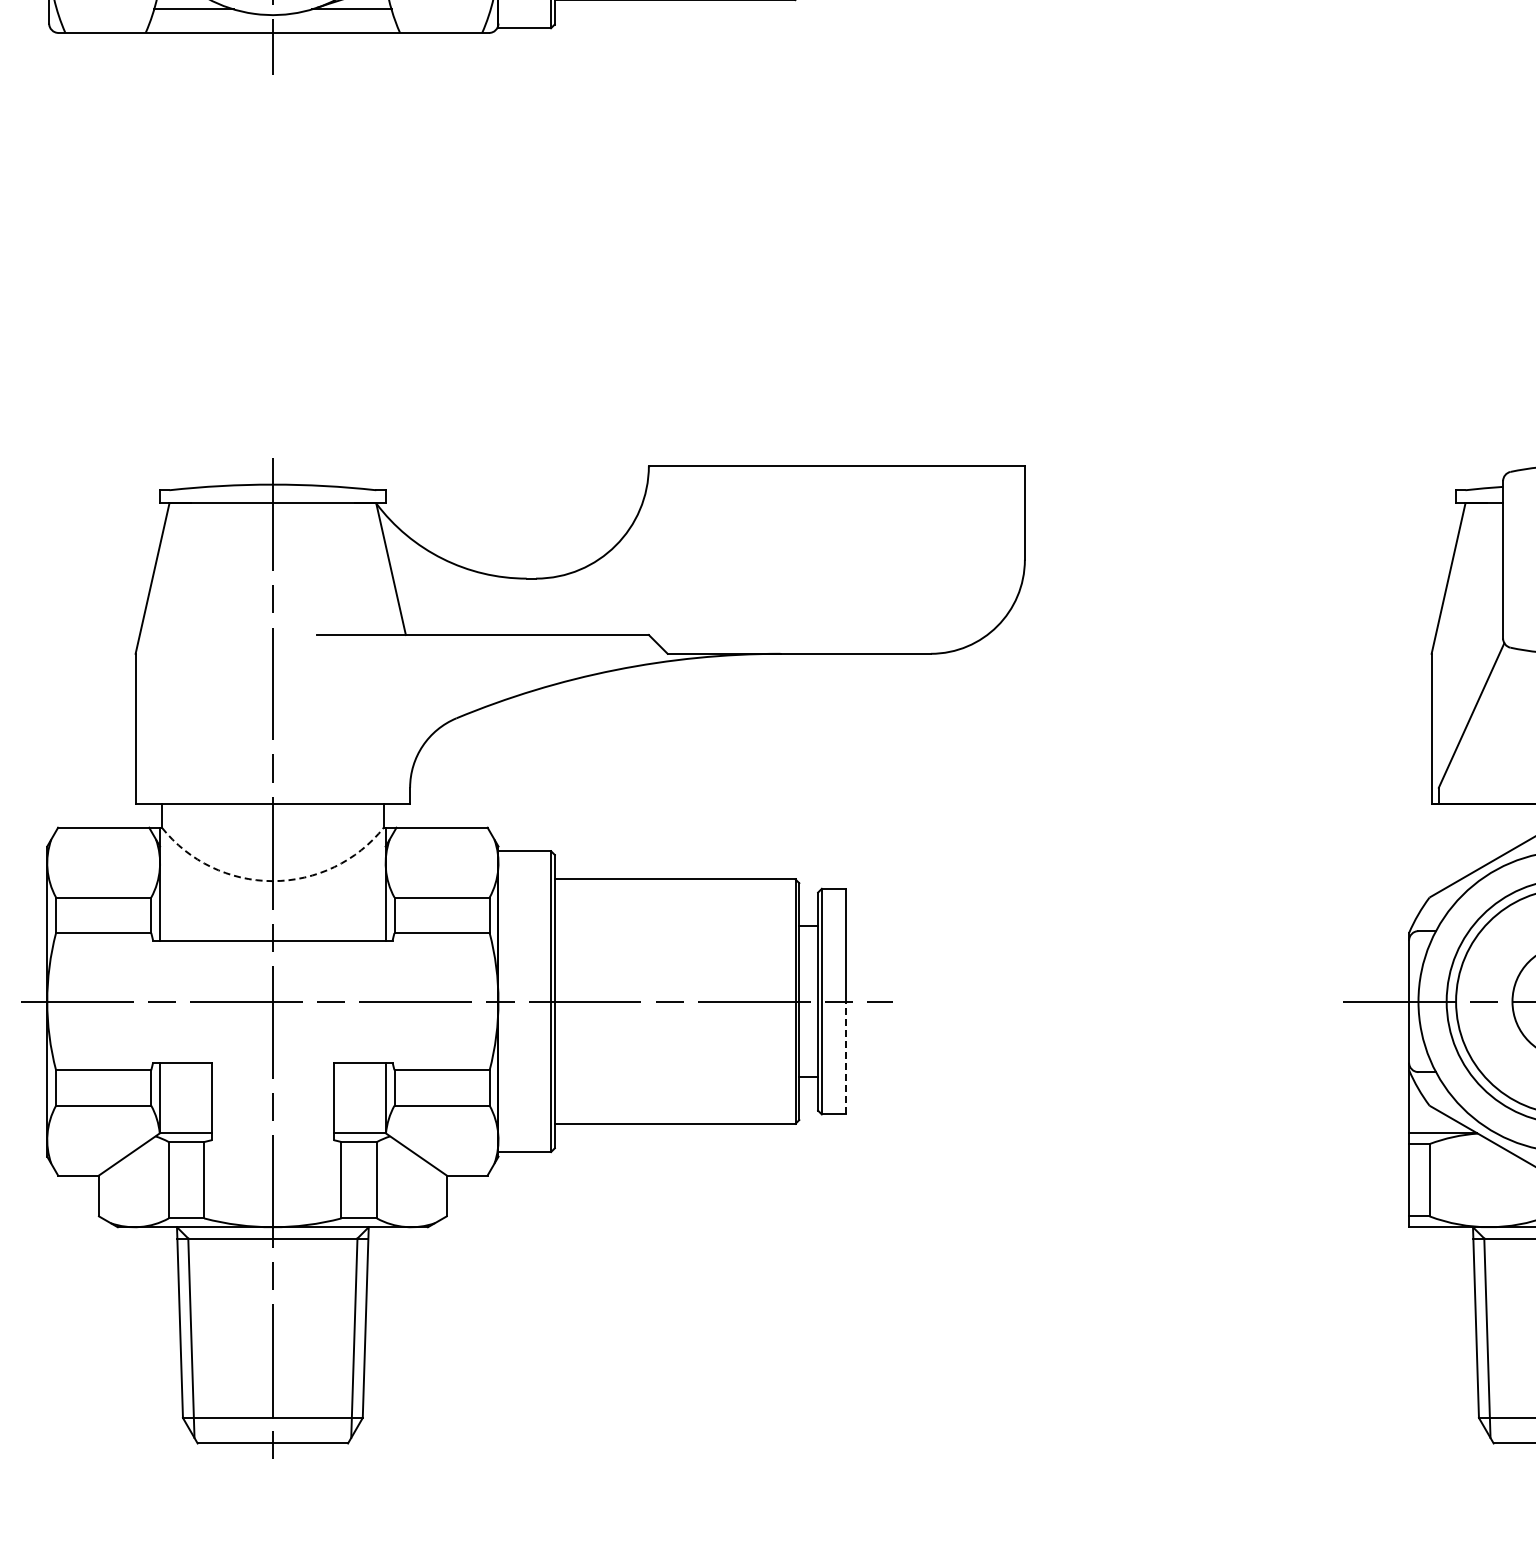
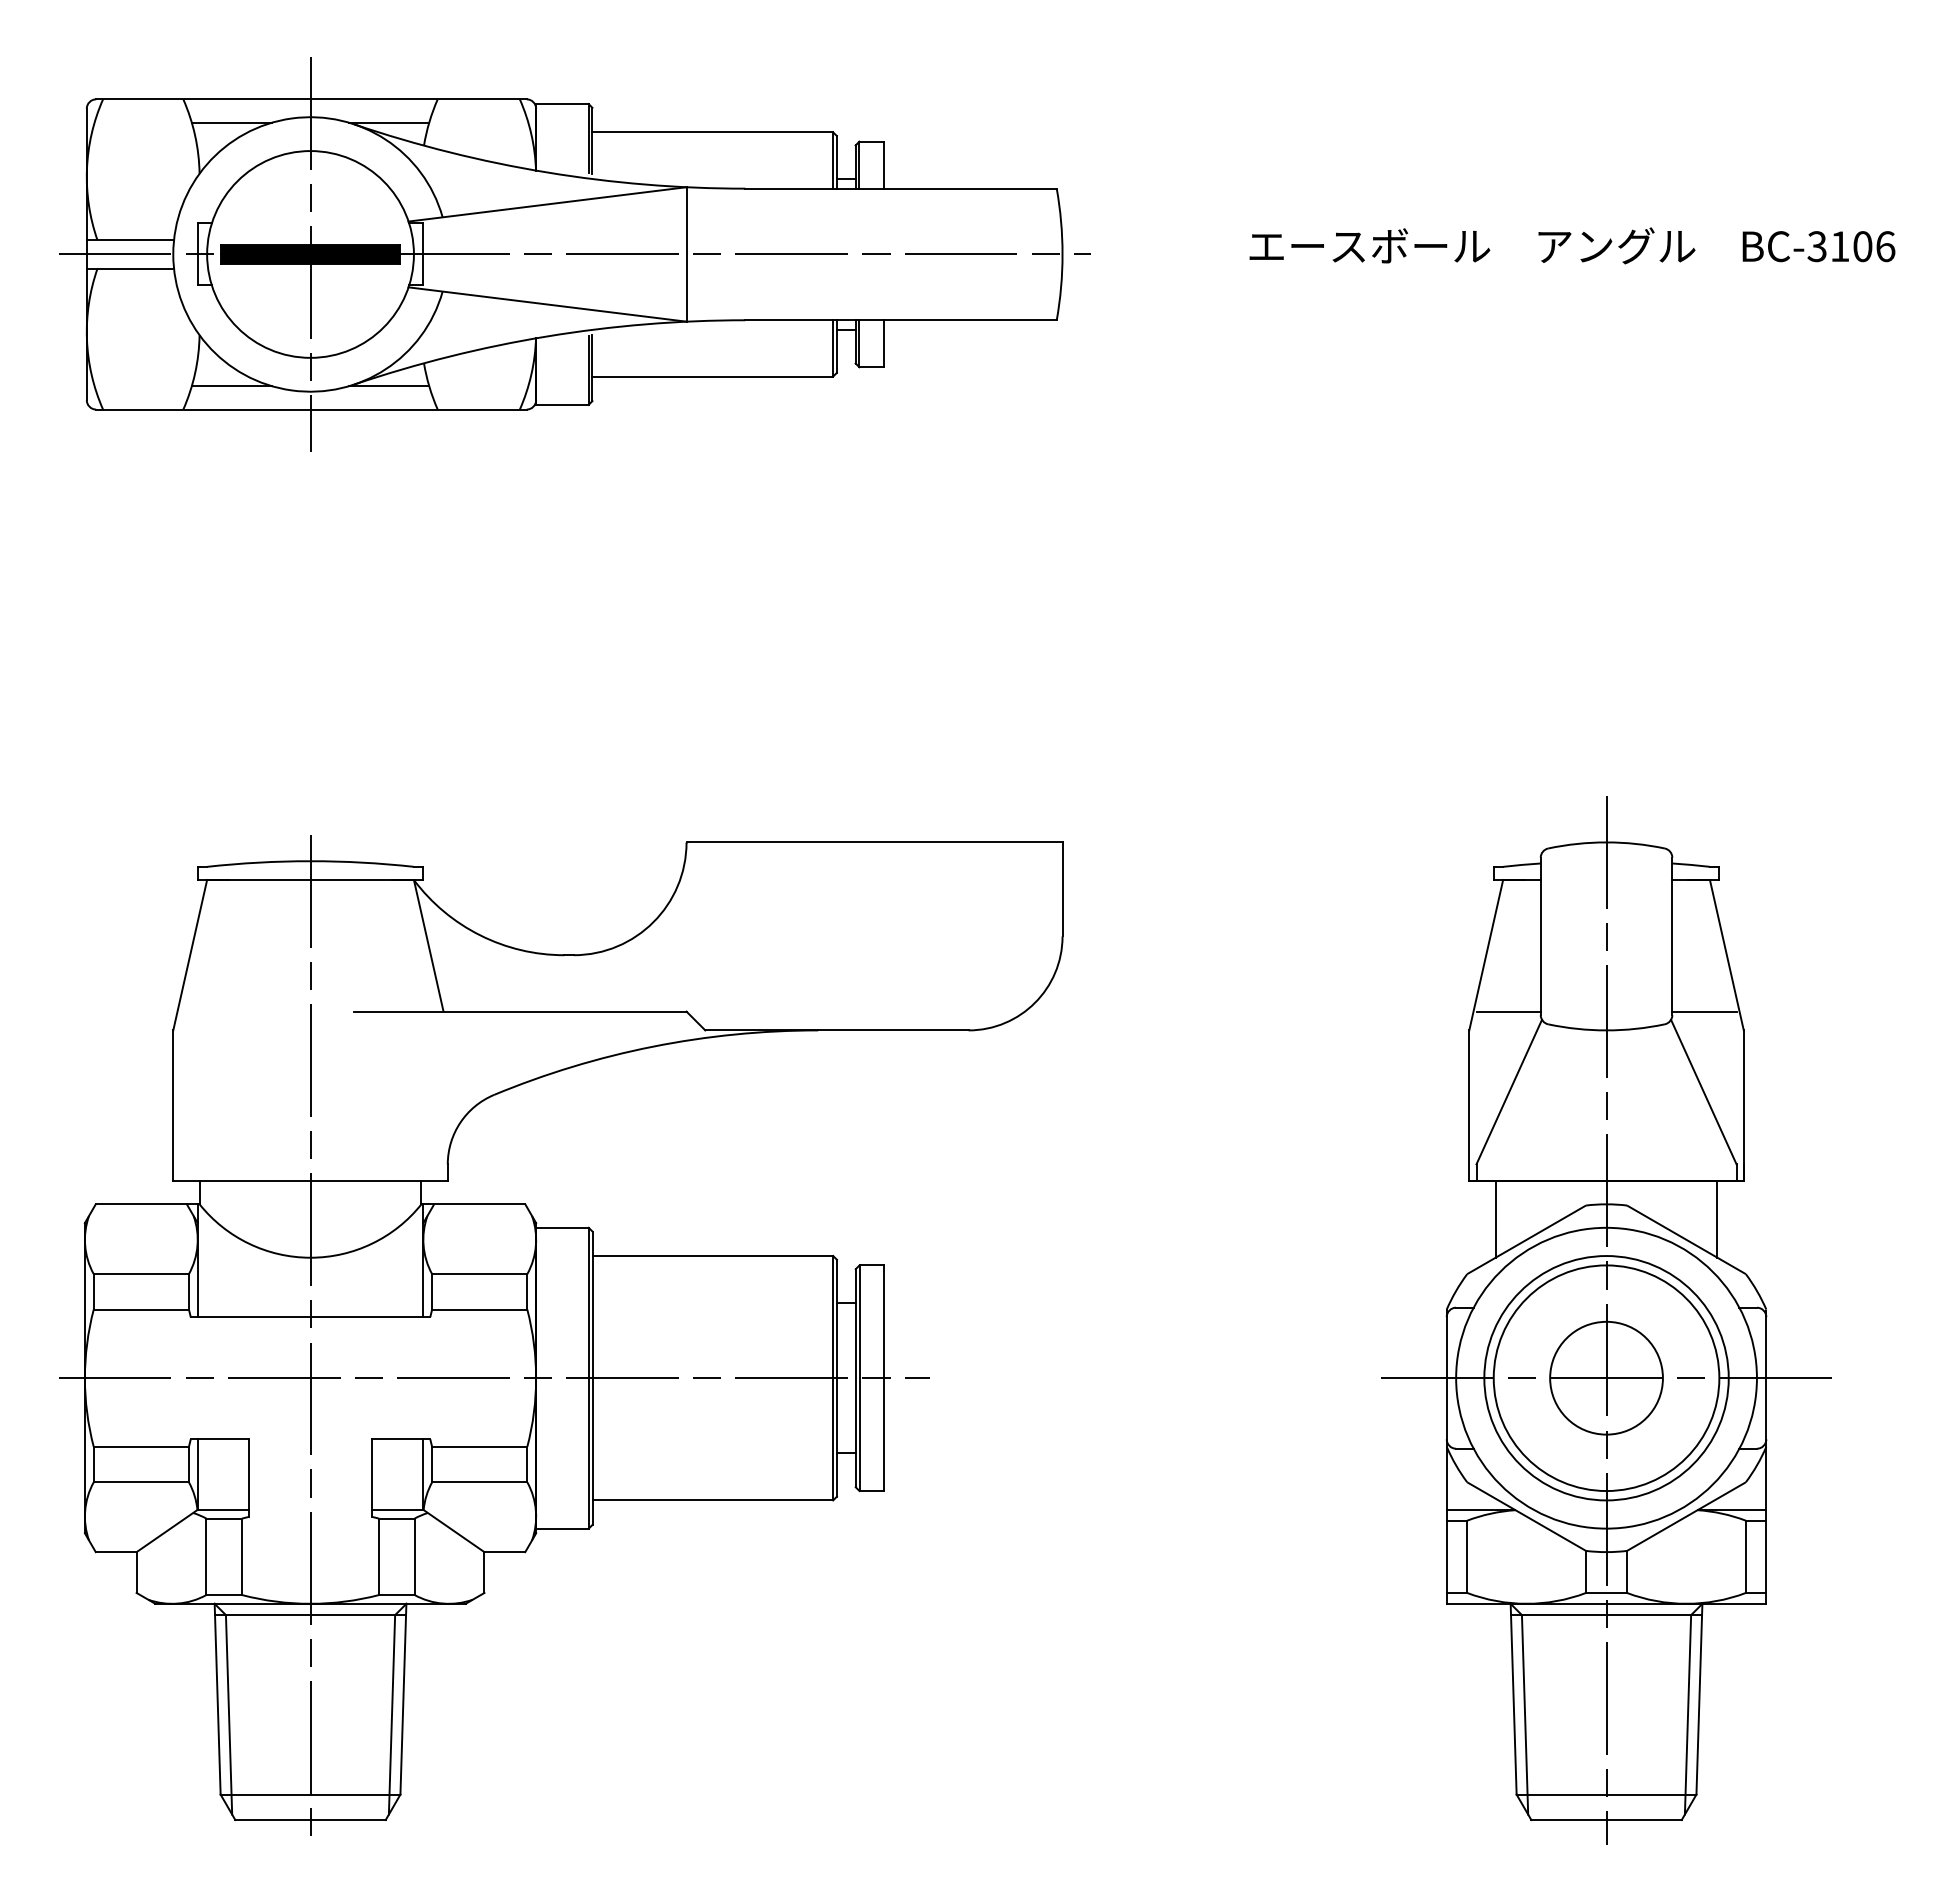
line: (1470, 634) -> (1508, 1011), added
line: (1457, 841) -> (1495, 1218), added
arc: (272, 880) -> (310, 1257), dashed -> solid
line: (845, 1057) -> (883, 1434), dashed -> solid

